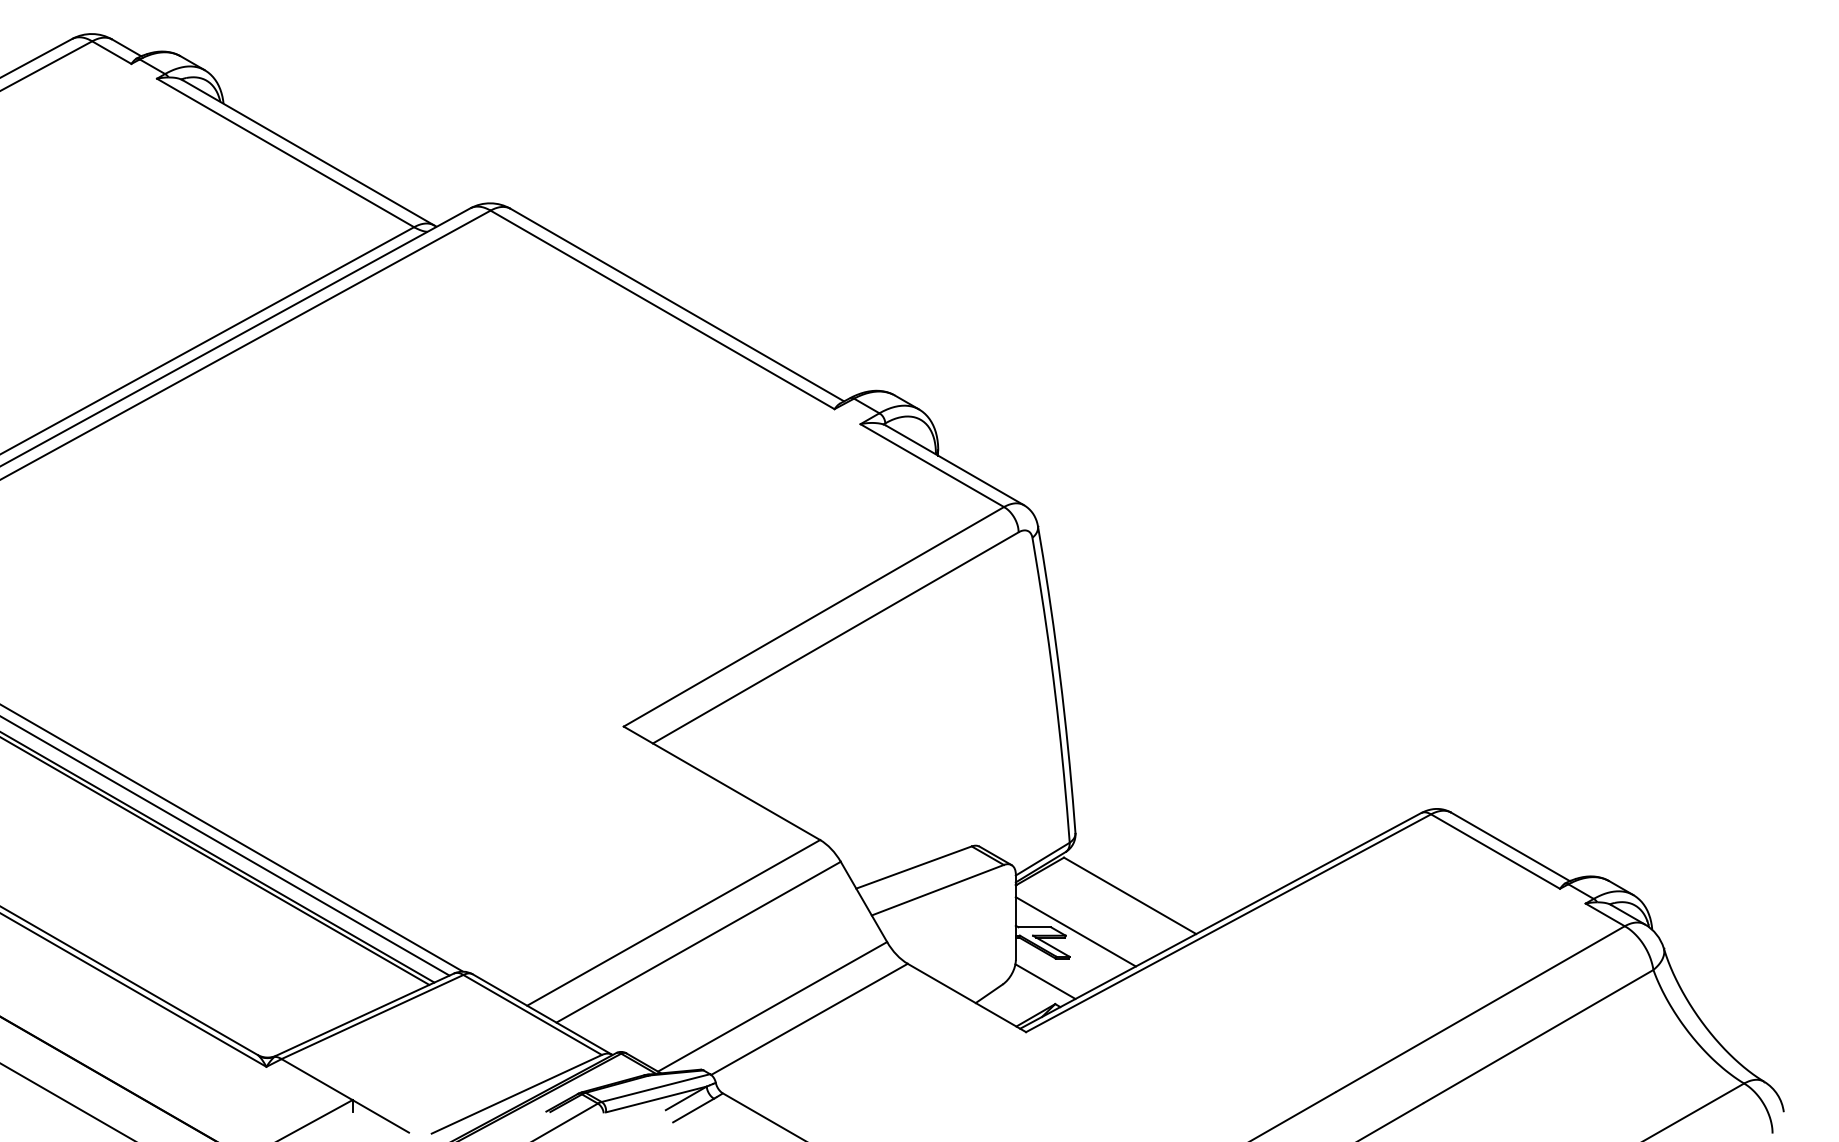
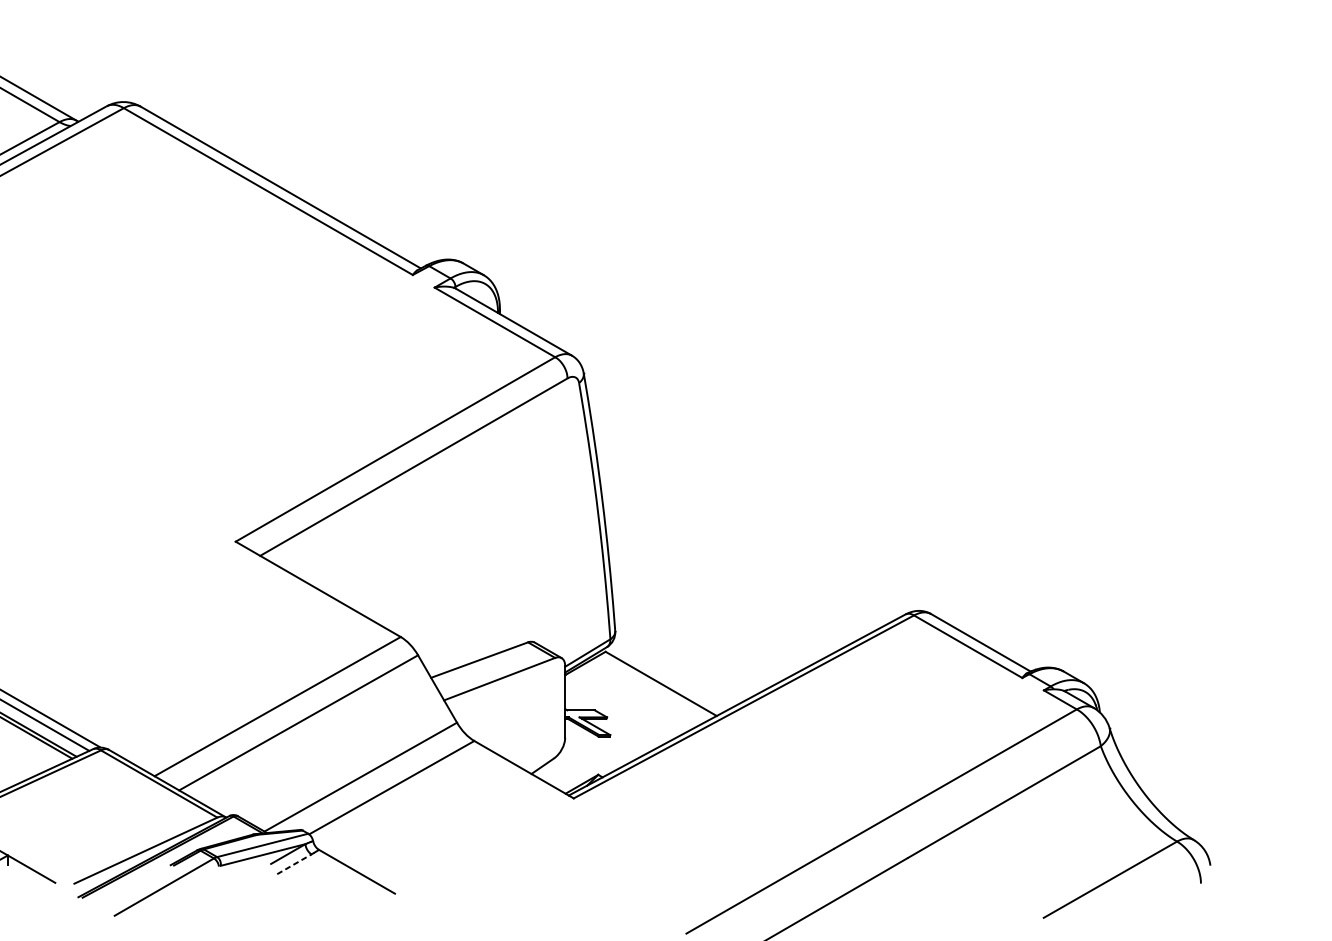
line: (1075, 931) -> (615, 713), removed
line: (1045, 981) -> (590, 755), removed
line: (693, 1110) -> (294, 864), solid -> dashed

